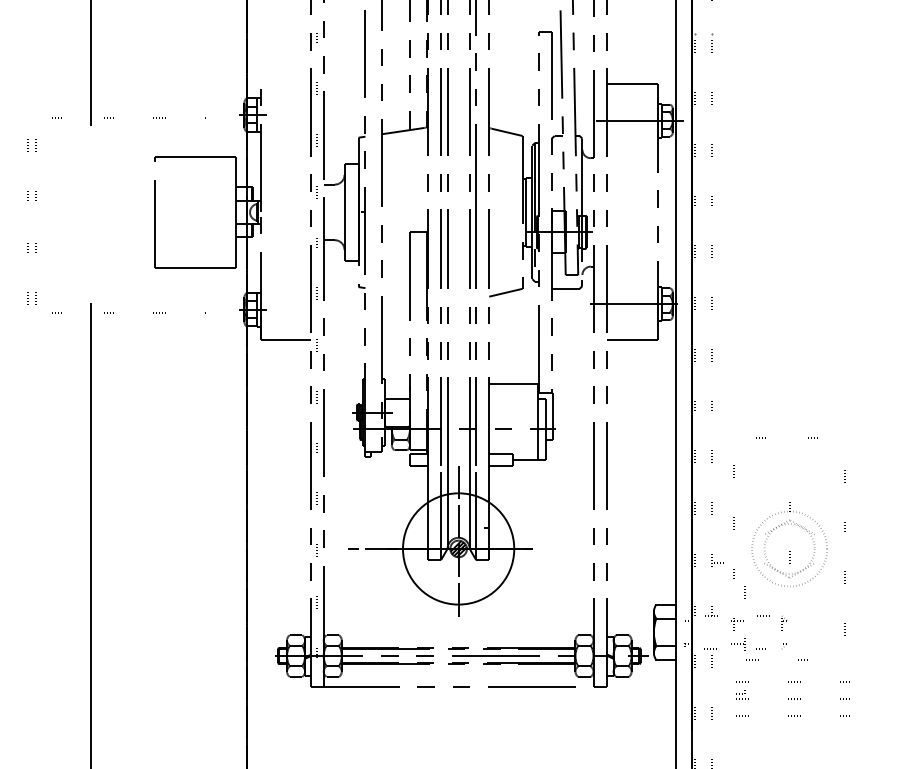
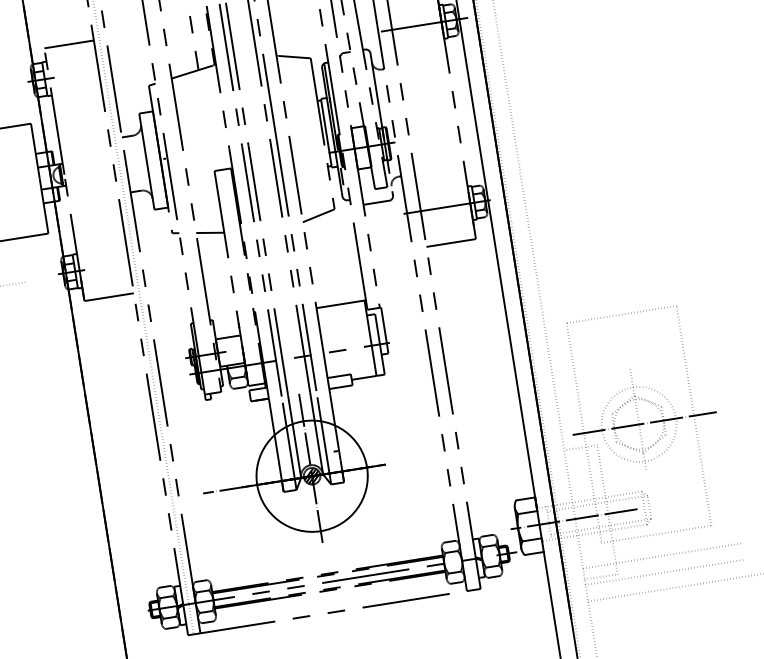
line: (286, 84) -> (69, 44), added
line: (395, 292) -> (209, 232), added
line: (795, 548) -> (644, 423), added
line: (710, 632) -> (573, 519), added

